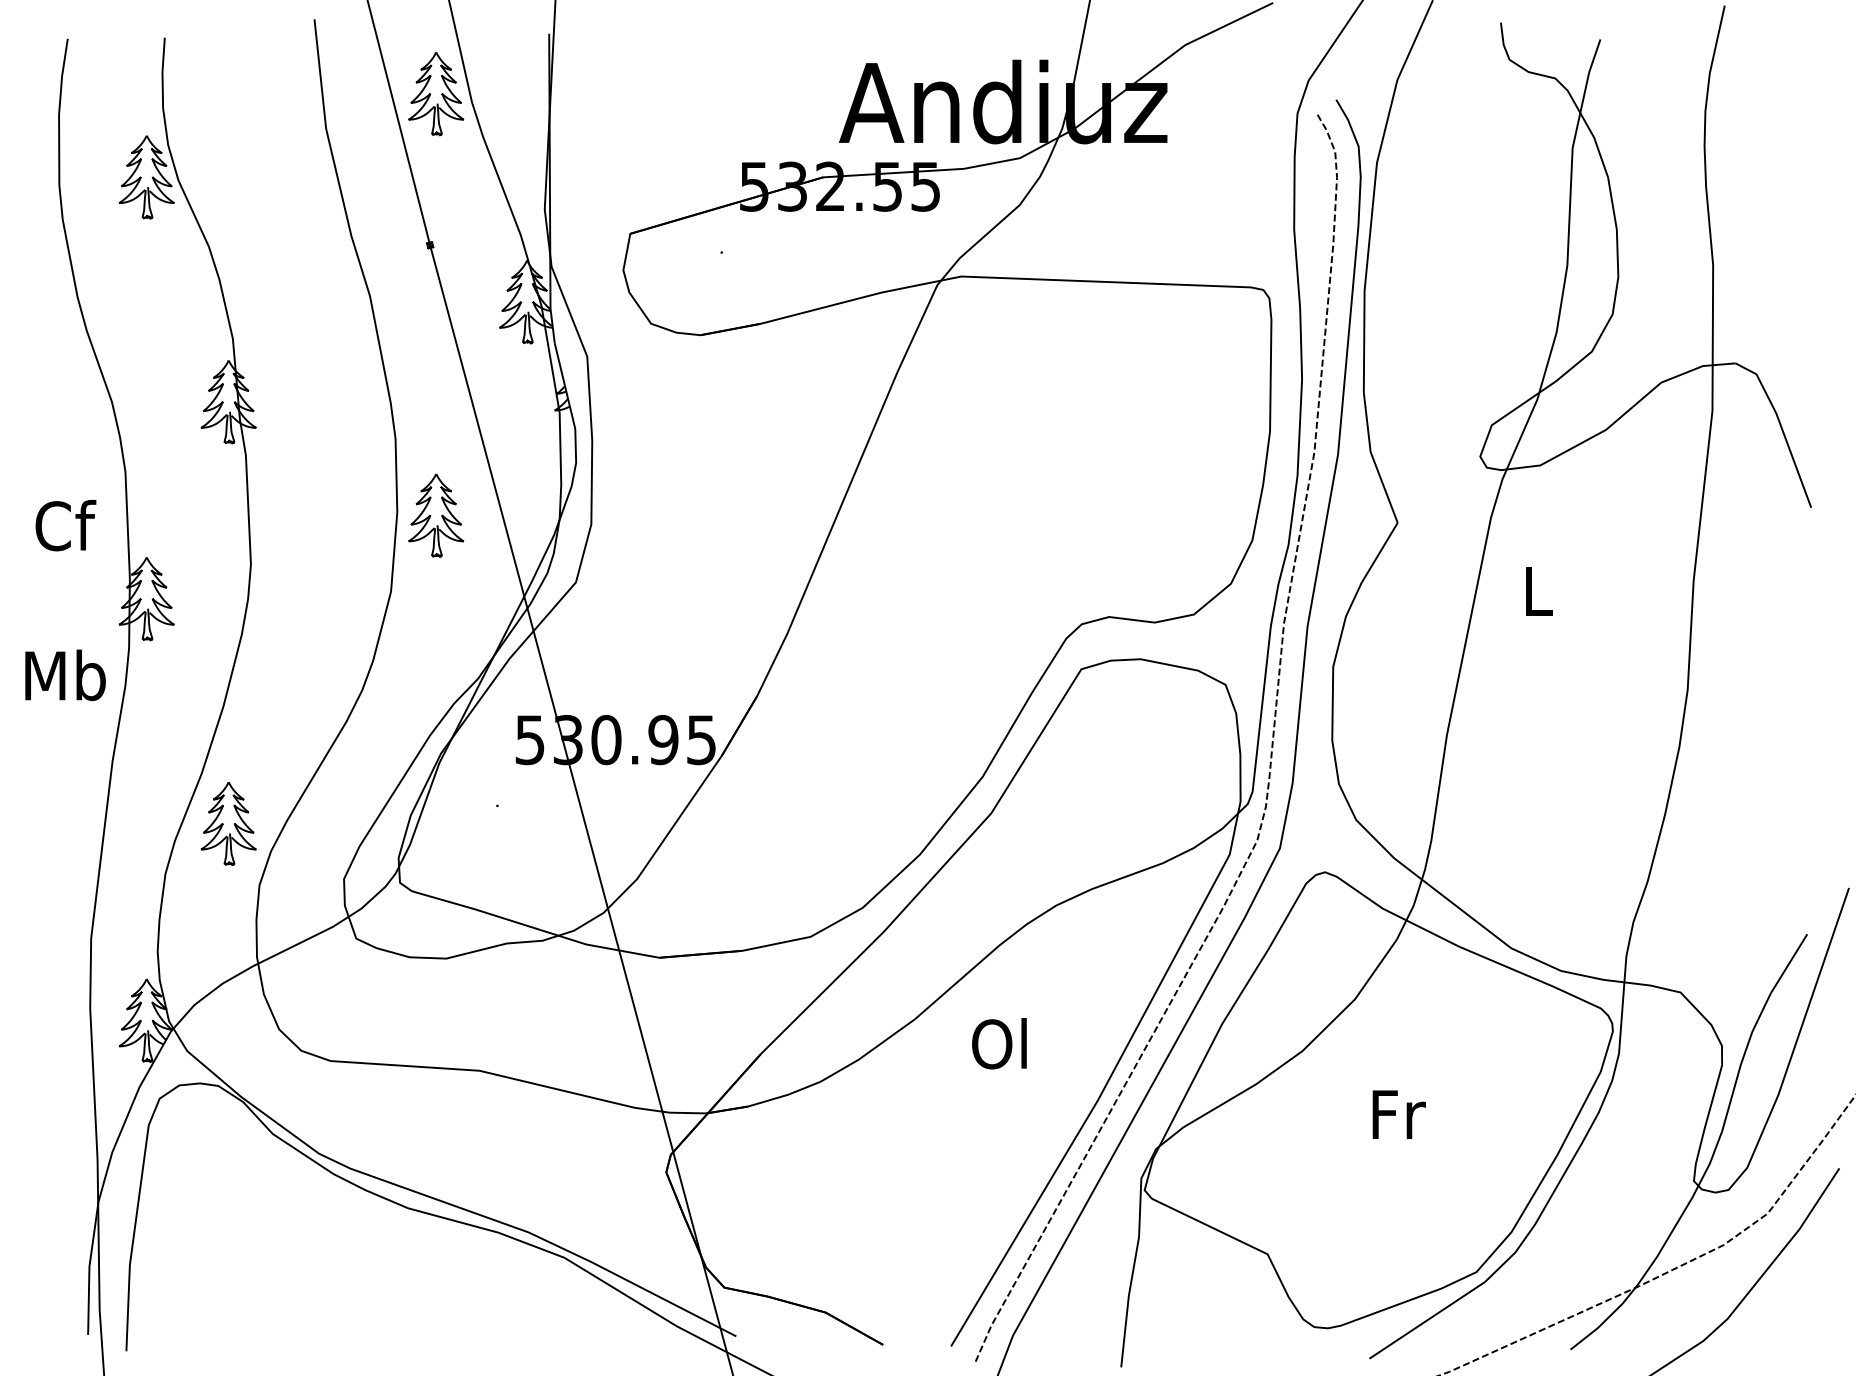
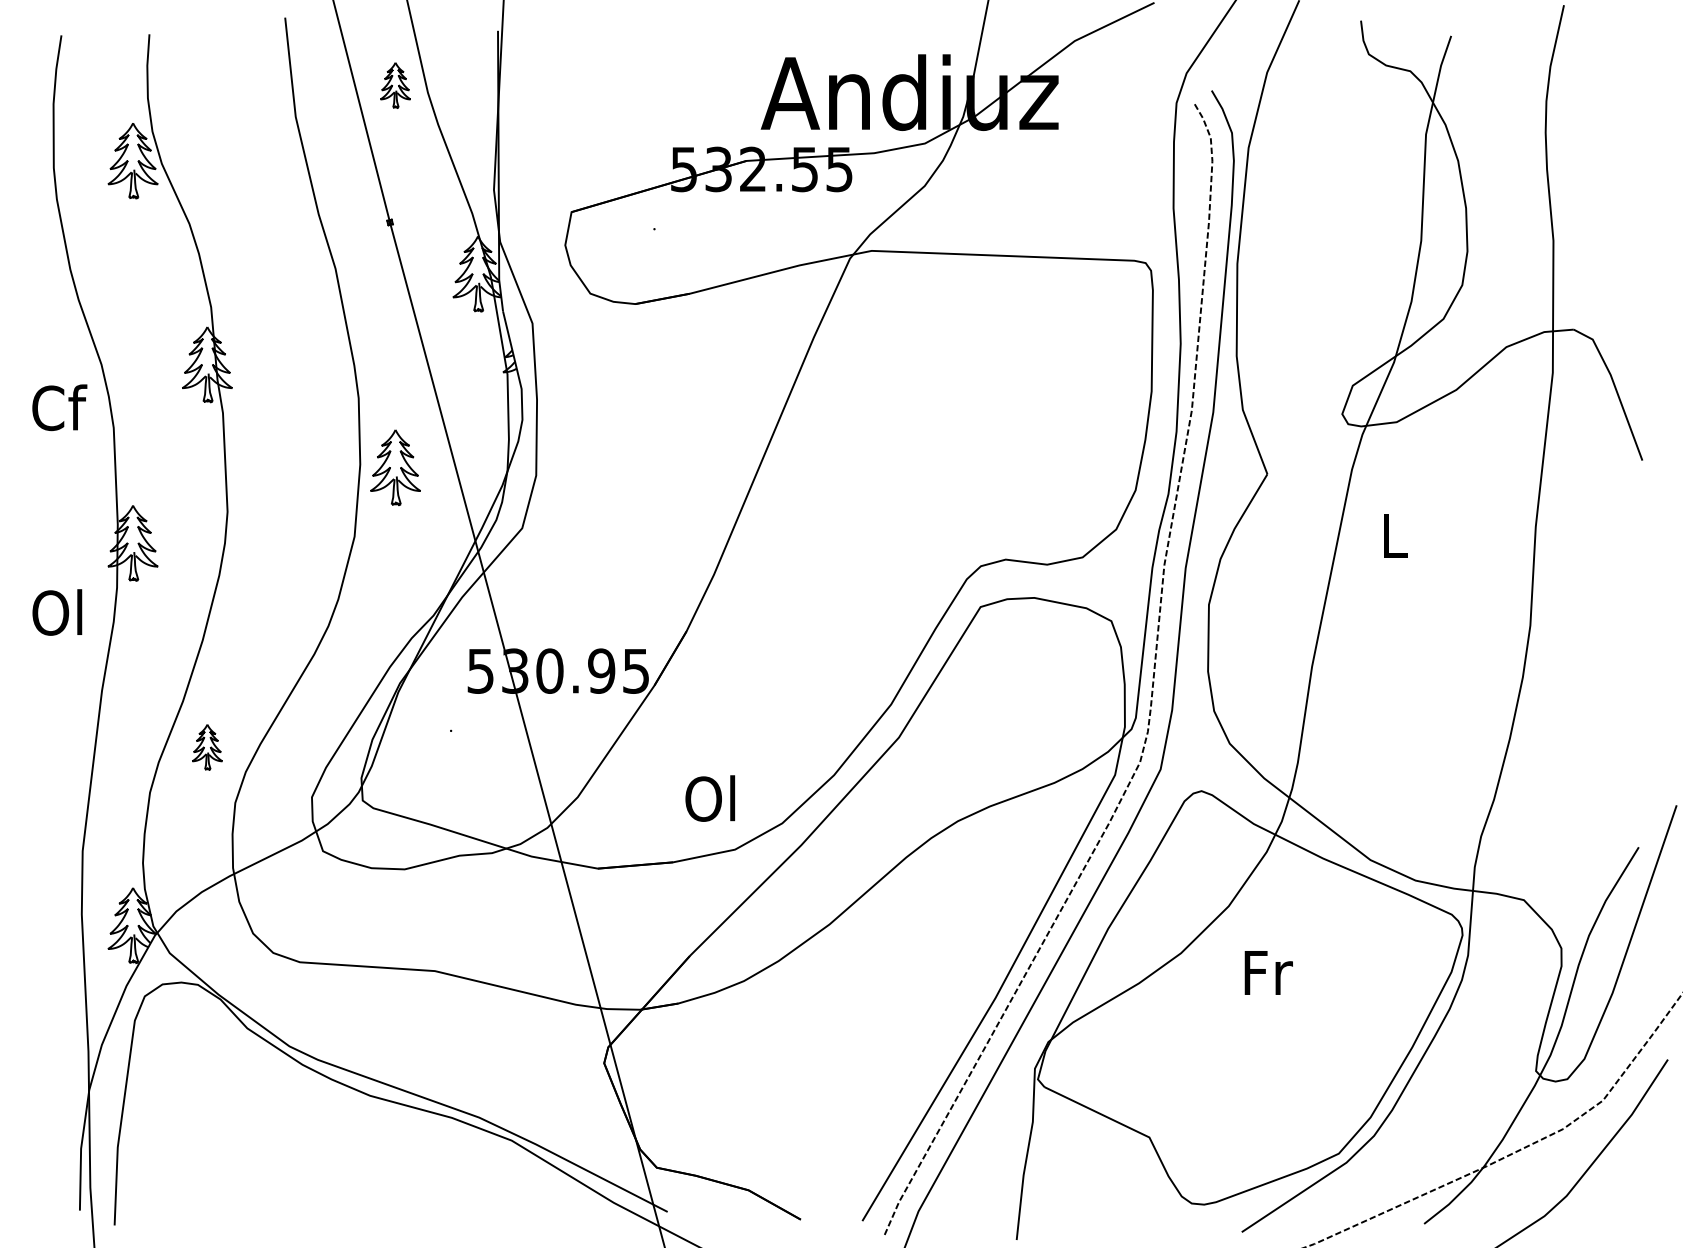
part: (436, 94) -> (395, 85), size x0.6
text: (65, 525) -> (59, 407), moved
text: (65, 675) -> (59, 612), Mb -> Ol
part: (228, 824) -> (207, 747), size x0.6
text: (999, 1043) -> (710, 798), moved
text: (1398, 1114) -> (1268, 972), moved

